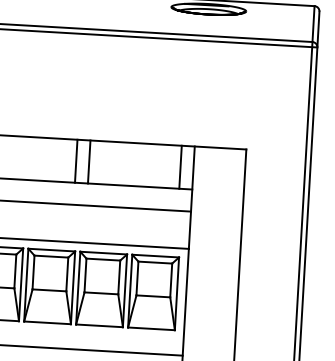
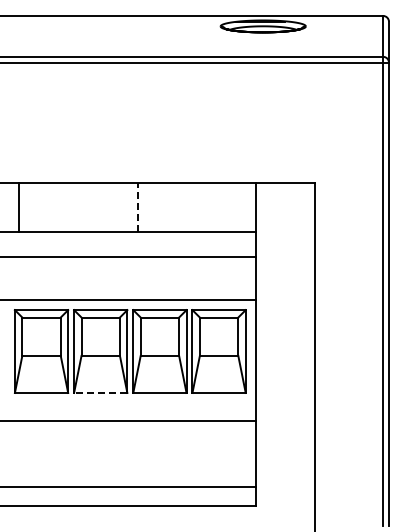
line: (76, 161) -> (122, 207), removed
line: (89, 161) -> (137, 207), solid -> dashed
line: (180, 167) -> (241, 207), removed
line: (47, 322) -> (100, 392), solid -> dashed

